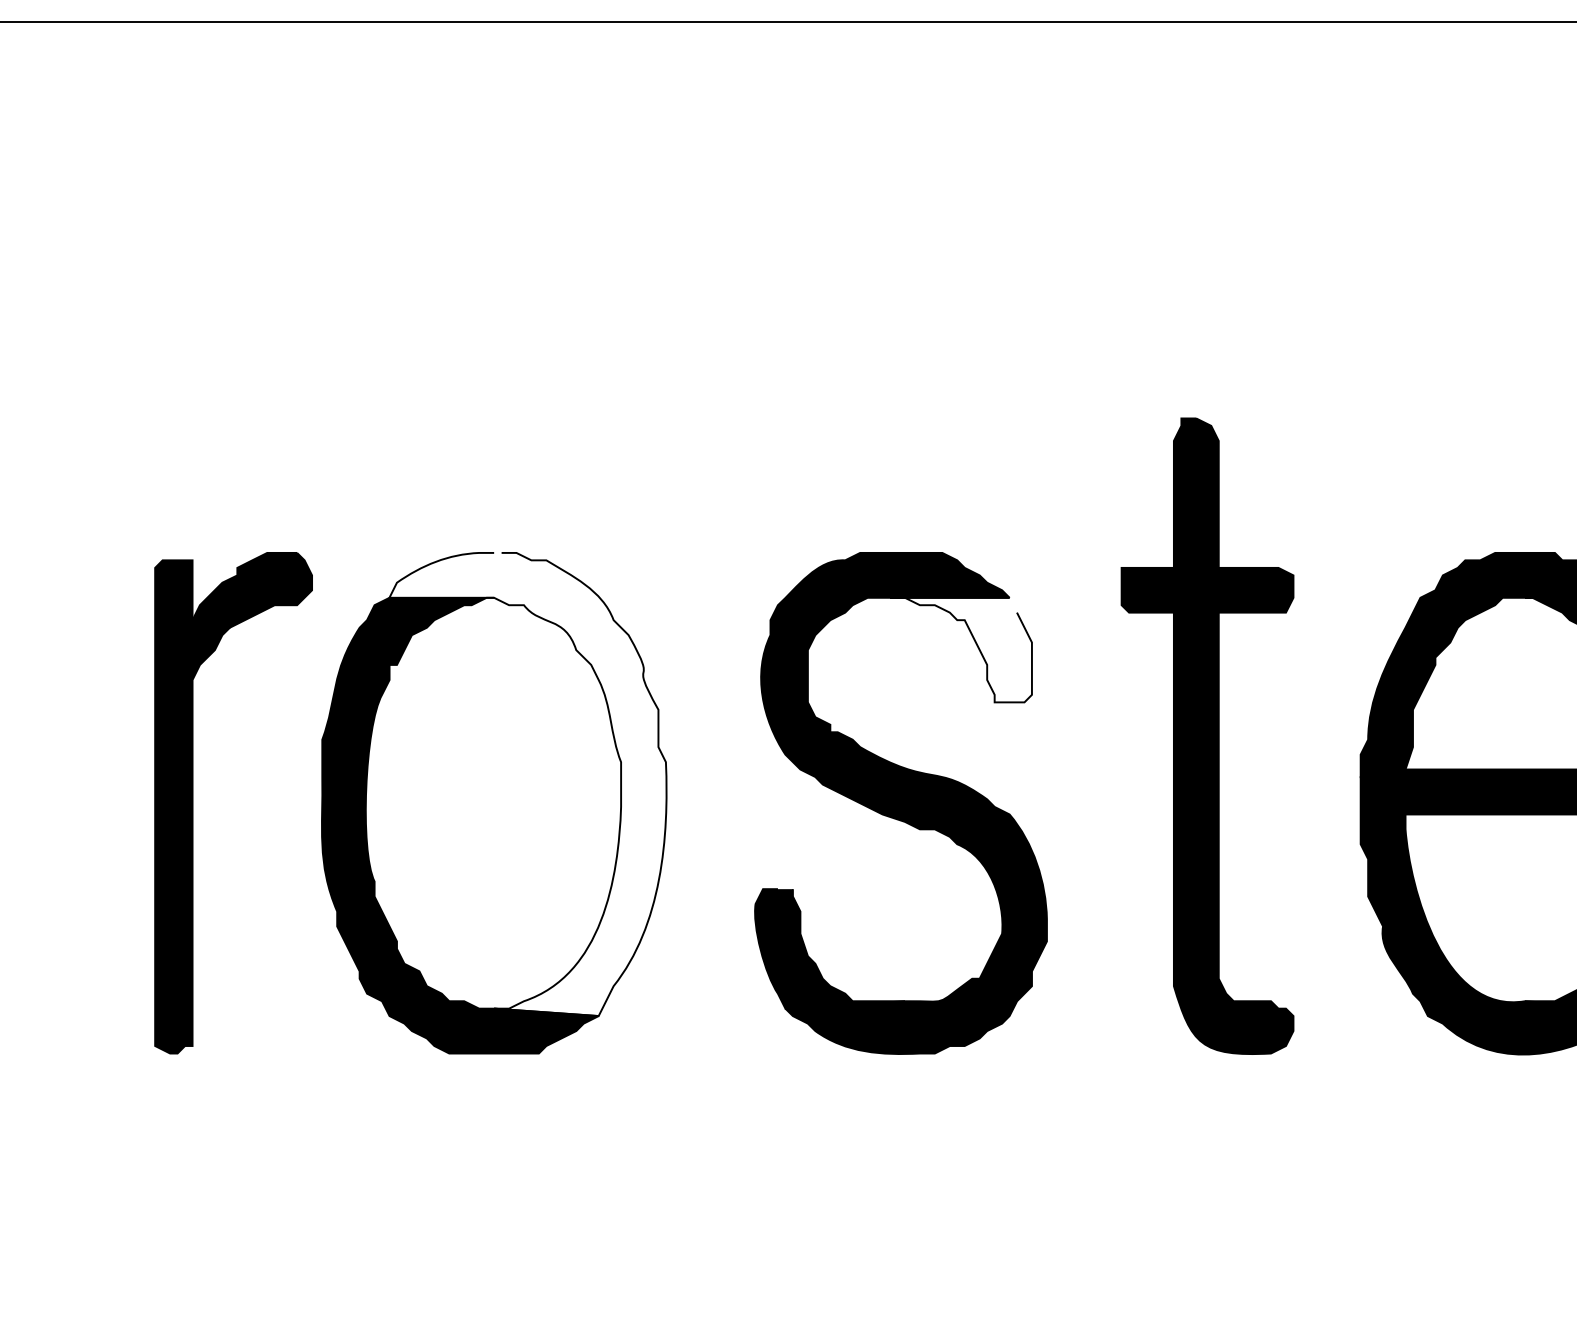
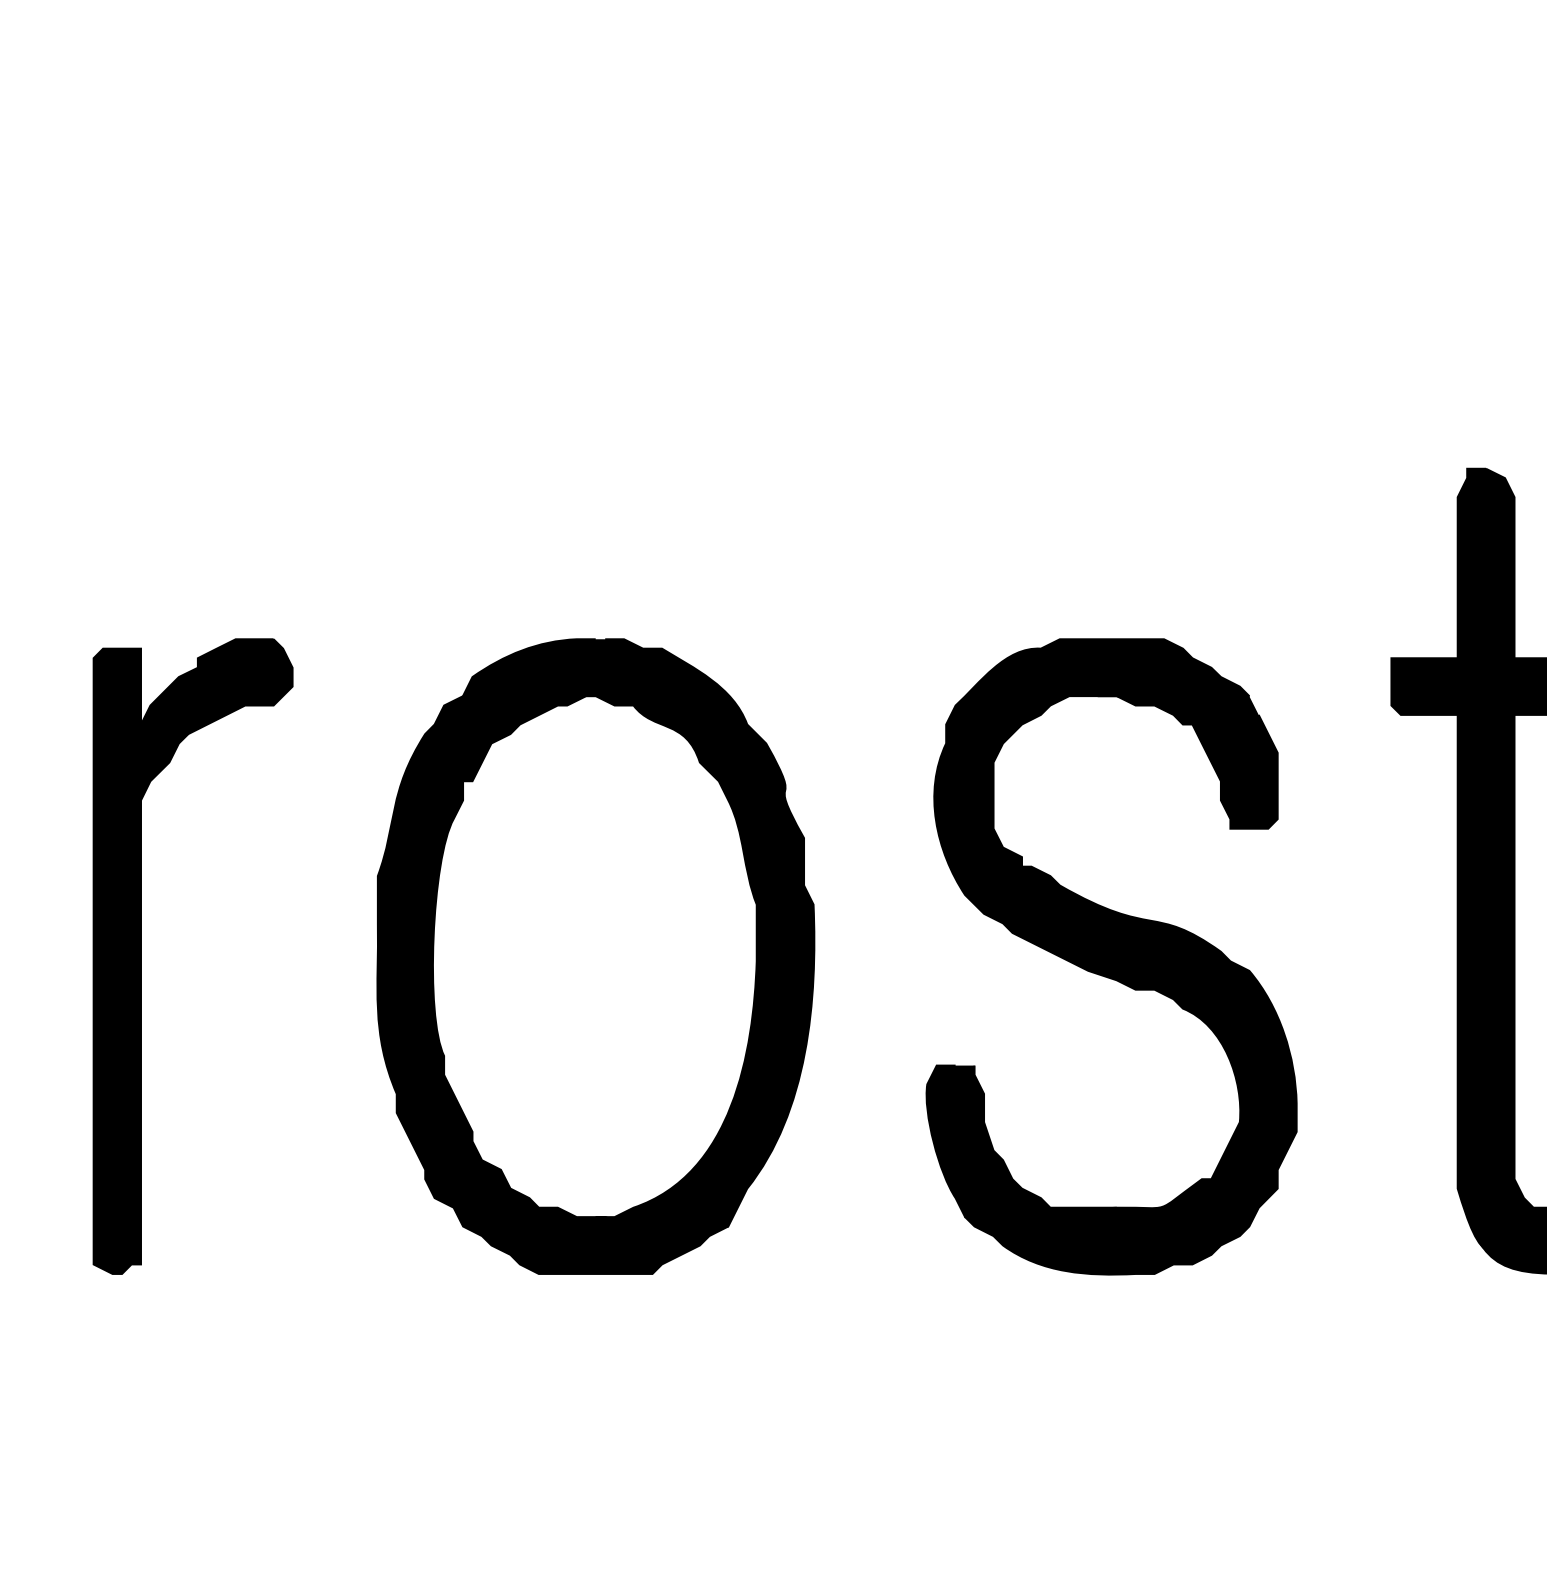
fill: (960, 649) -> (1187, 761), added
fill: (527, 784) -> (638, 932), added
part: (193, 803) -> (142, 956), moved

